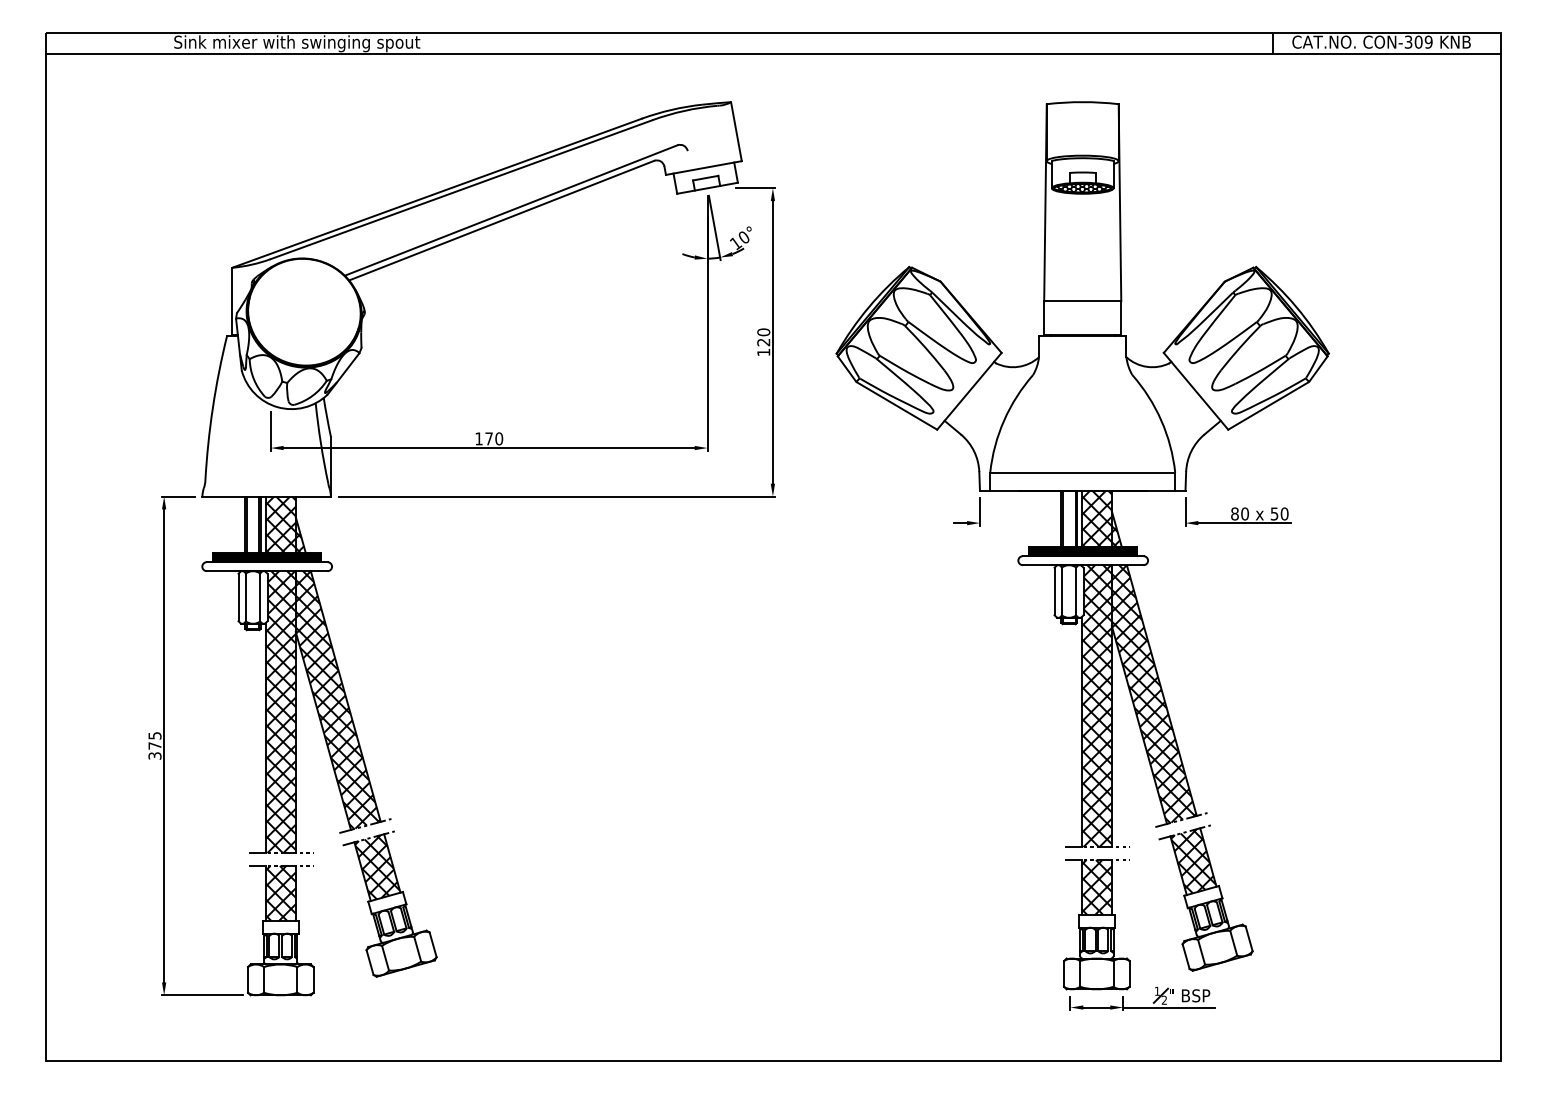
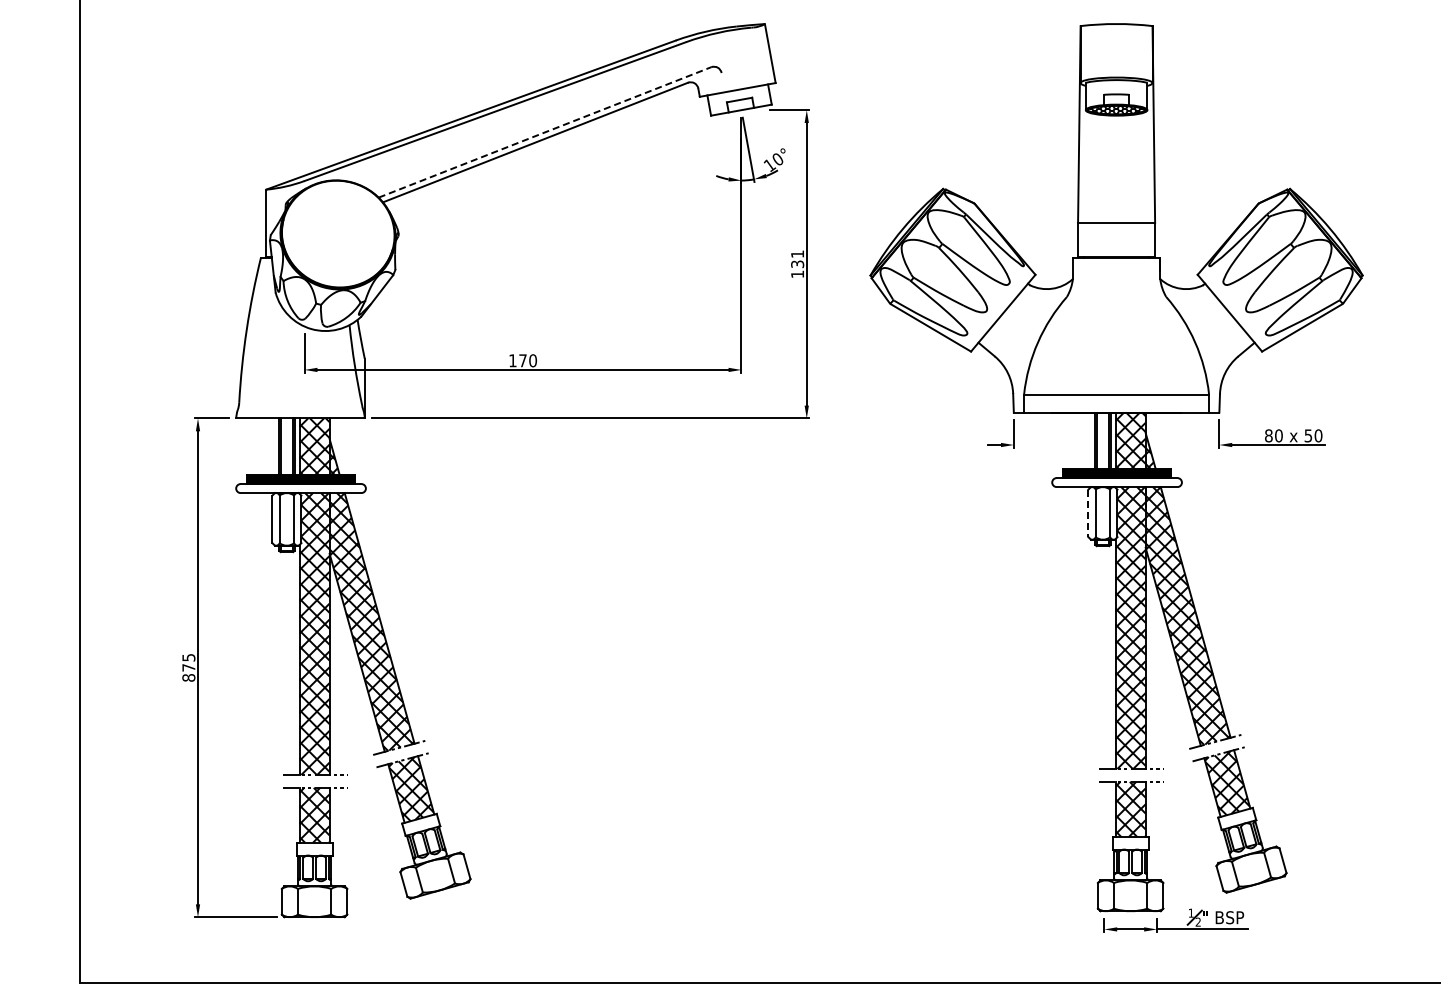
line: (511, 210) -> (545, 132), solid -> dashed
text: (763, 337) -> (797, 259), 120 -> 131
line: (1054, 591) -> (1088, 513), solid -> dashed
text: (154, 755) -> (188, 677), 375 -> 875

